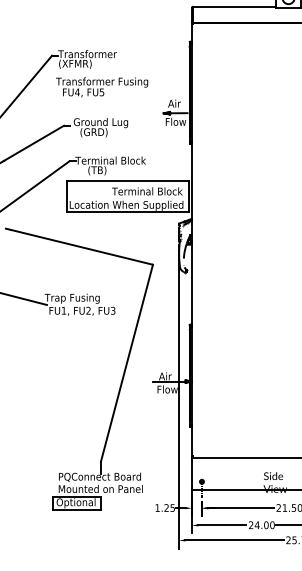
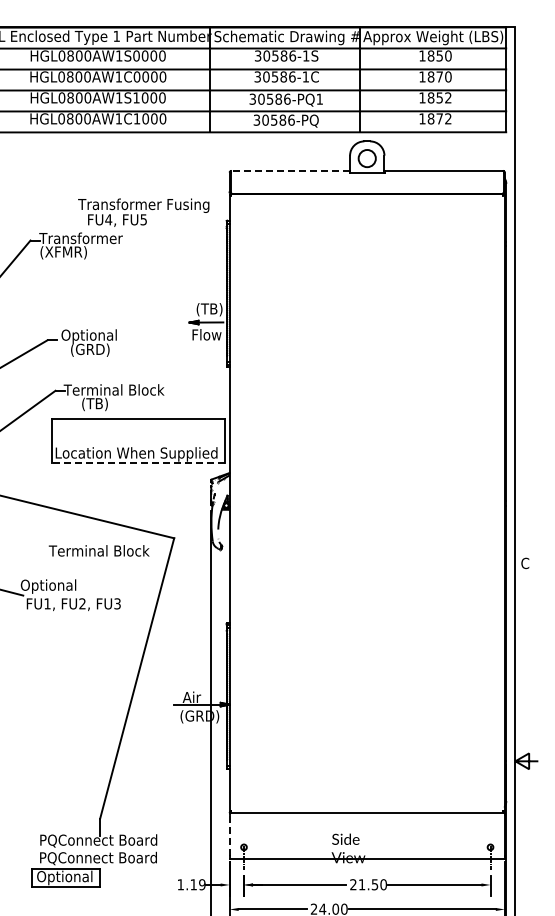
line: (234, 6) -> (290, 170), solid -> dashed
text: (101, 87) -> (143, 212), moved
text: (177, 104) -> (208, 309), Air -> (TB)
text: (102, 123) -> (102, 336), Ground Lug -> Optional
text: (146, 191) -> (98, 550), moved
line: (127, 212) -> (138, 463), solid -> dashed
text: (72, 298) -> (59, 586), Trap Fusing -> Optional
text: (170, 389) -> (199, 716), Flow -> (GRD)
line: (191, 473) -> (229, 835), solid -> dashed
text: (101, 489) -> (100, 858), Mounted on Panel -> PQConnect Board
text: (169, 507) -> (197, 884), 1.25 -> 1.19

